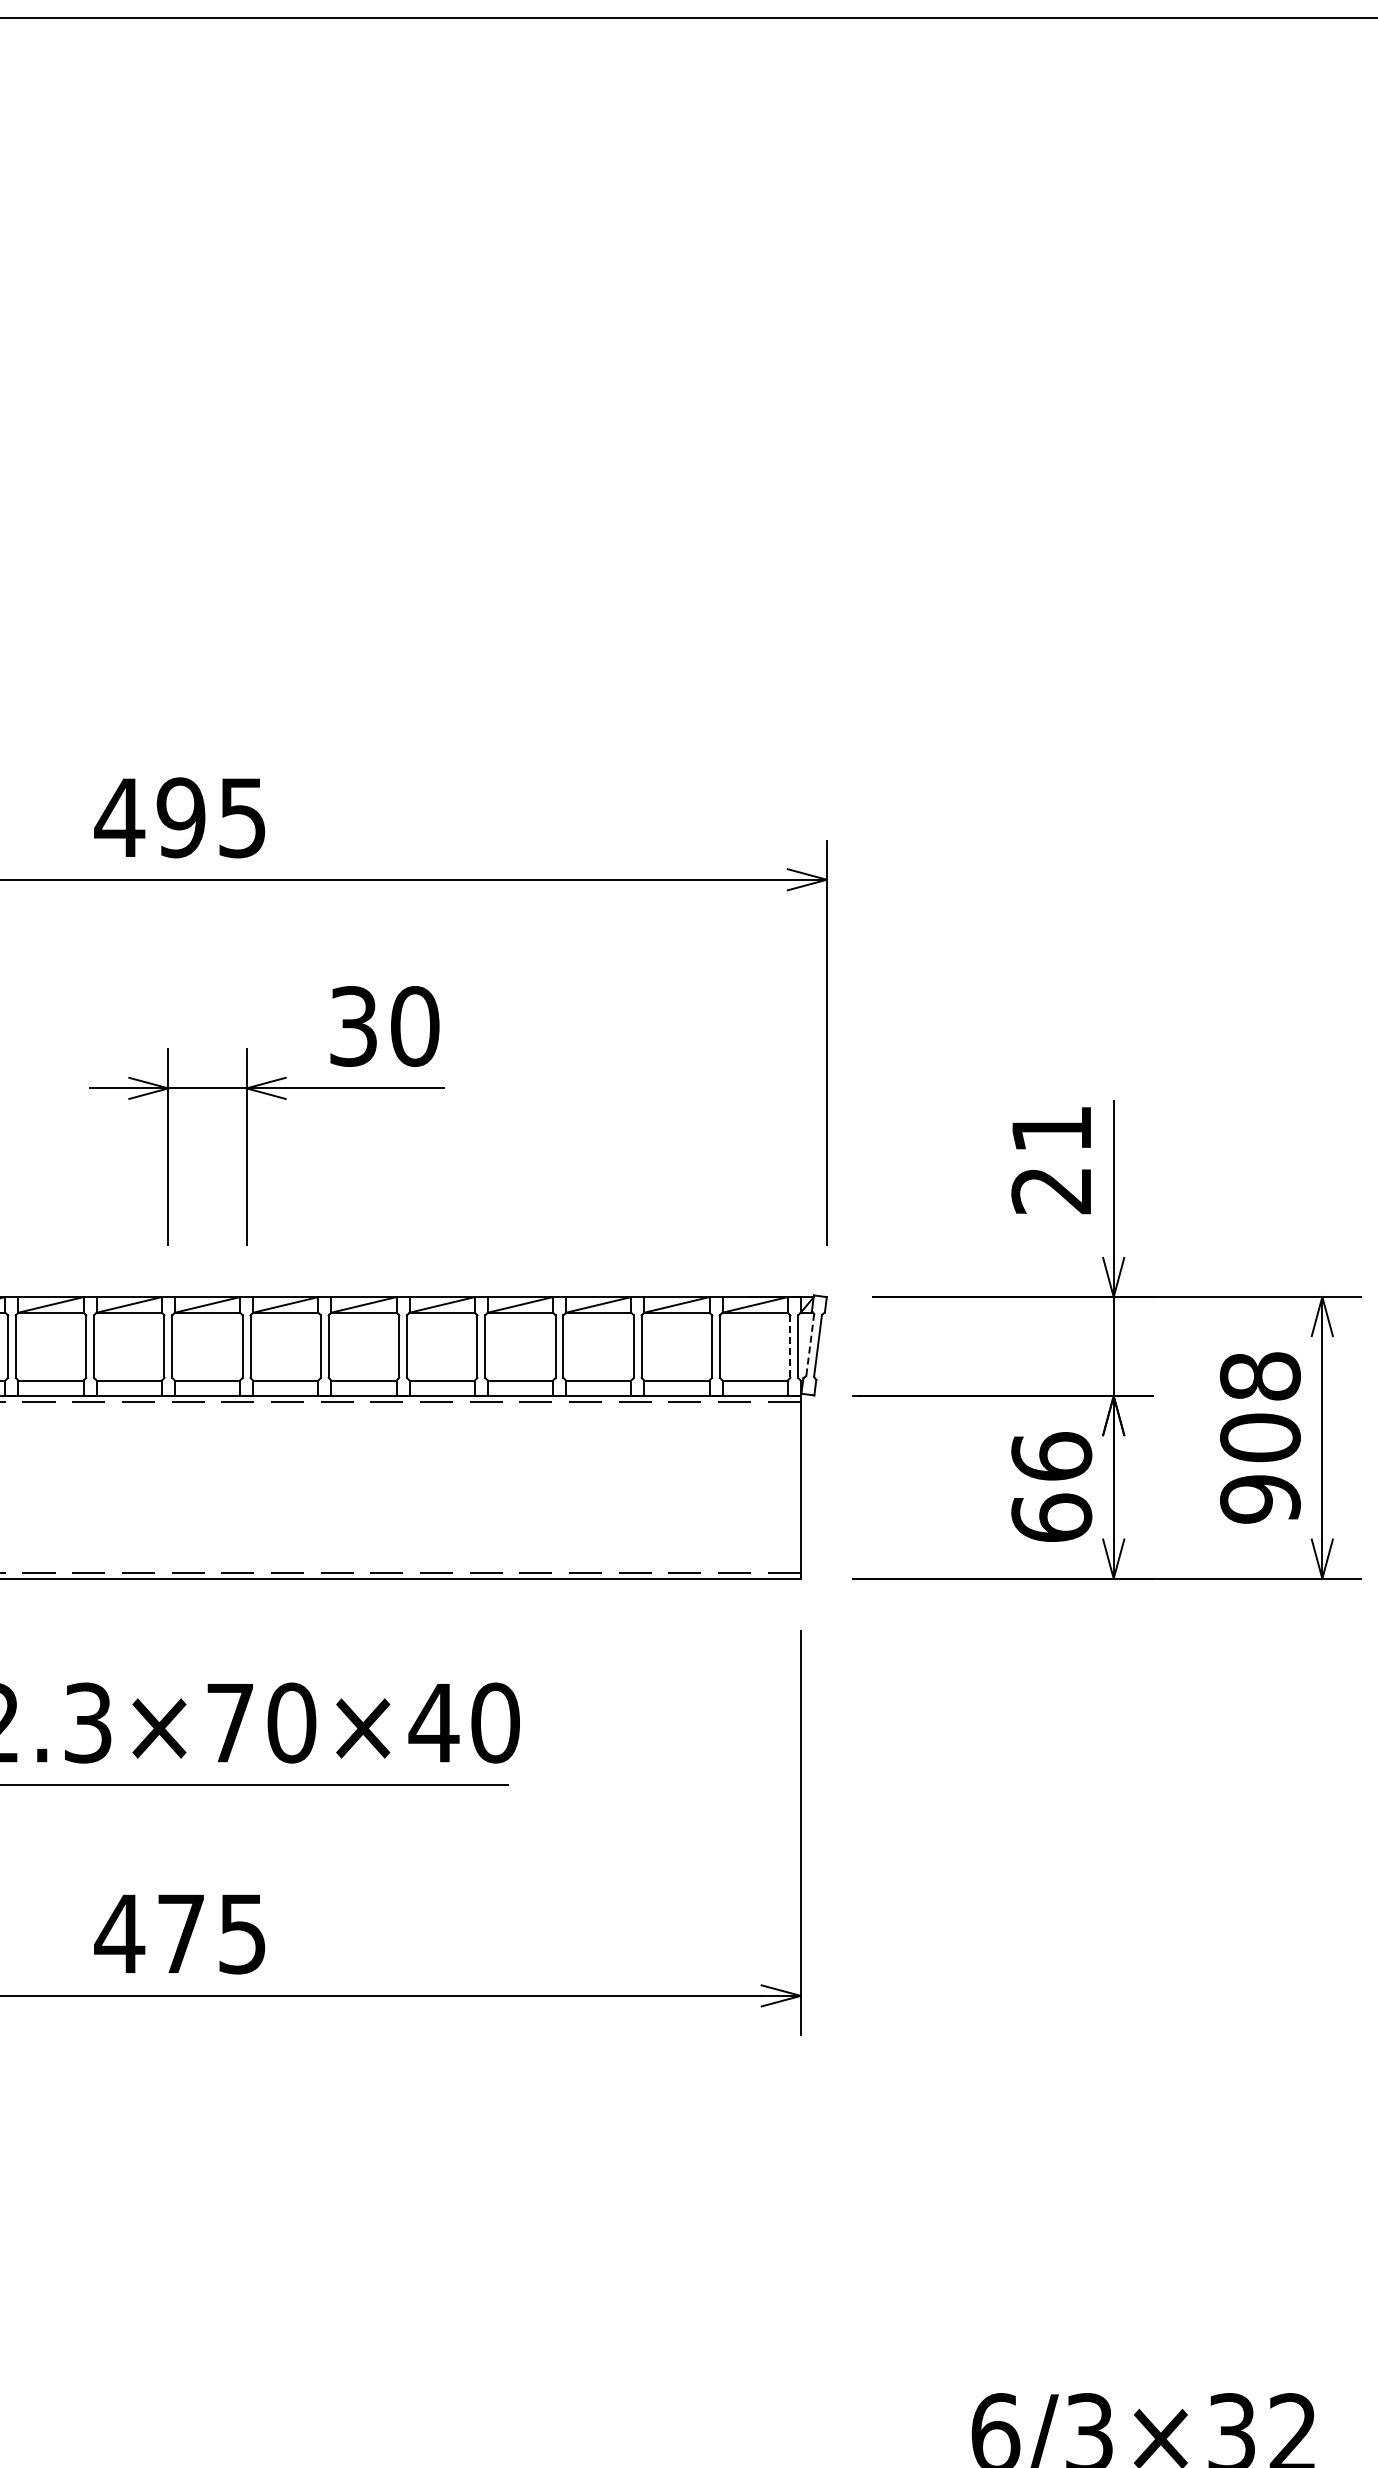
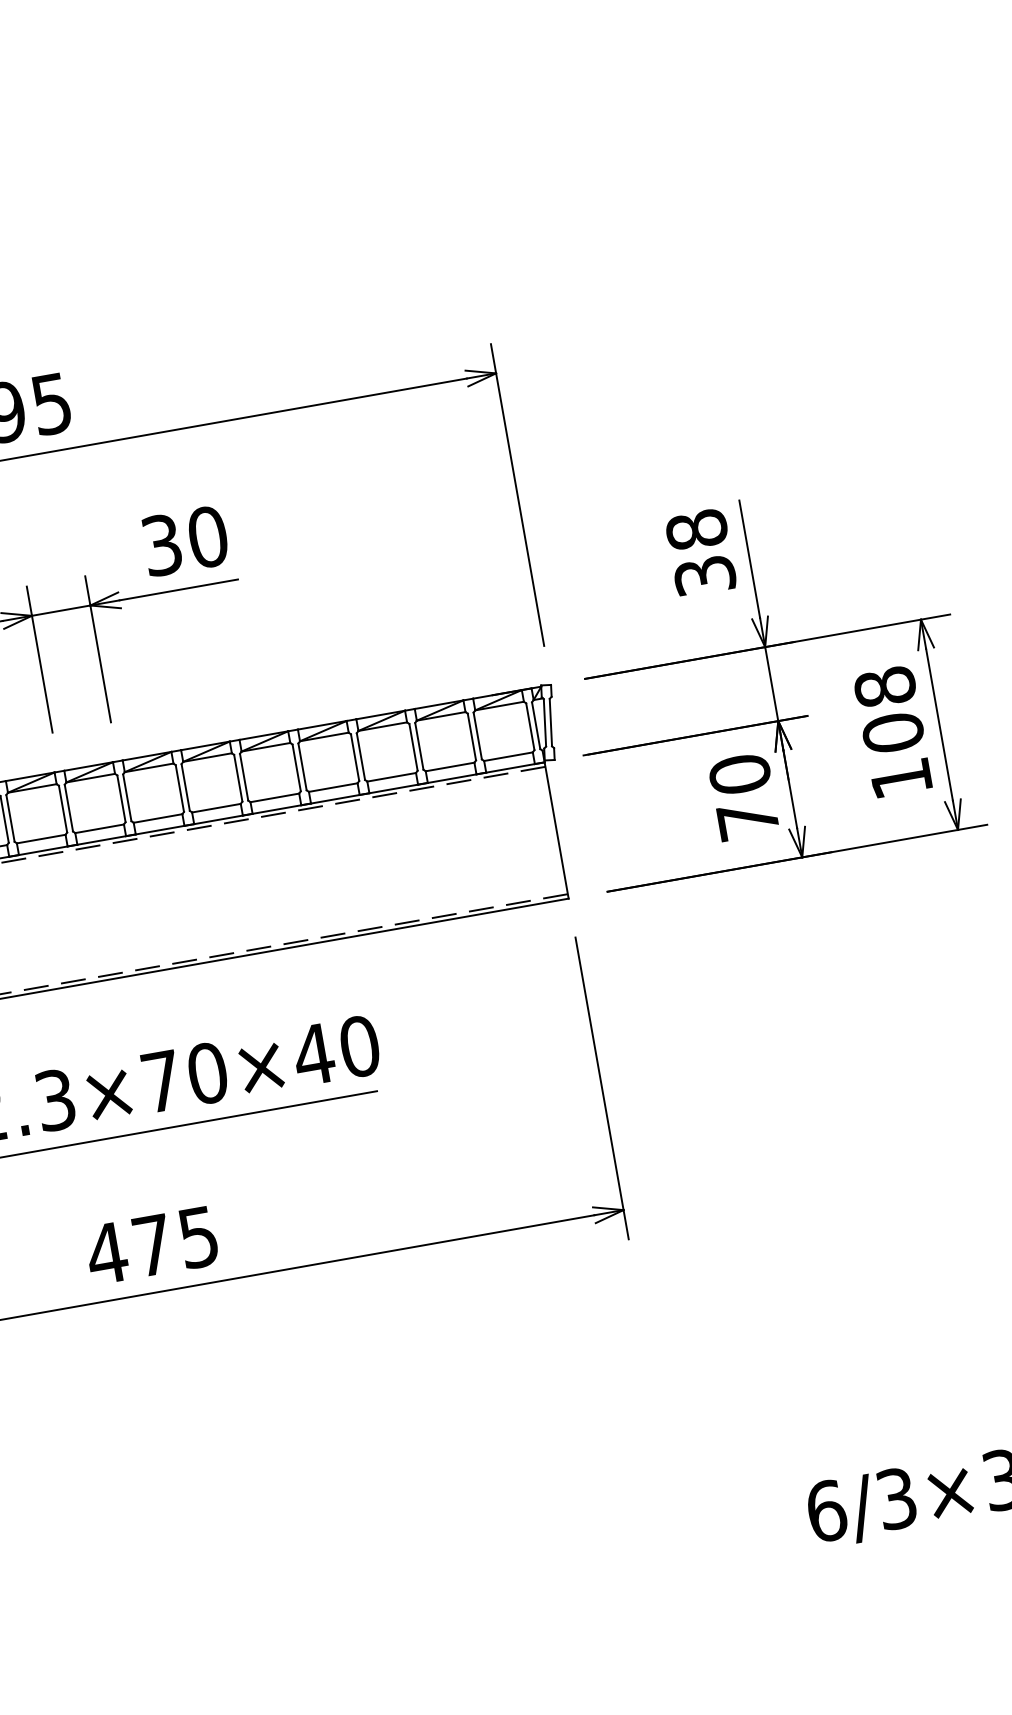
text: (1051, 1159) -> (700, 552), 21 -> 38
line: (810, 1345) -> (545, 723), dashed -> solid
line: (790, 1347) -> (530, 727), dashed -> solid
text: (1051, 1486) -> (743, 796), 66 -> 70
text: (1260, 1499) -> (901, 778), 908 -> 108

